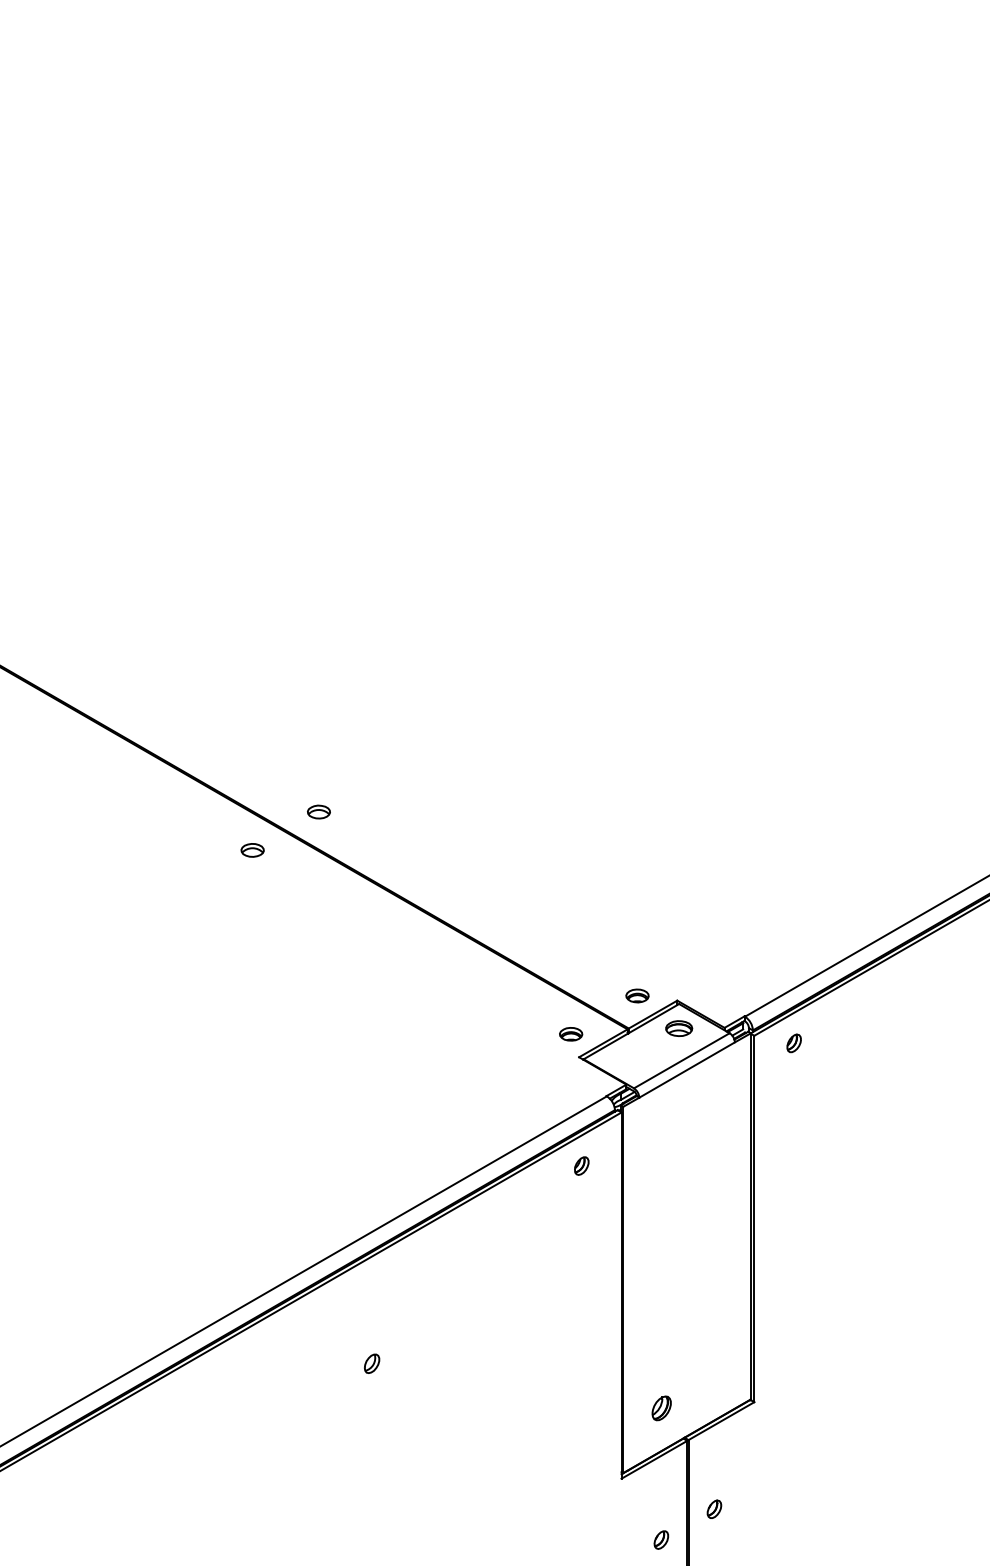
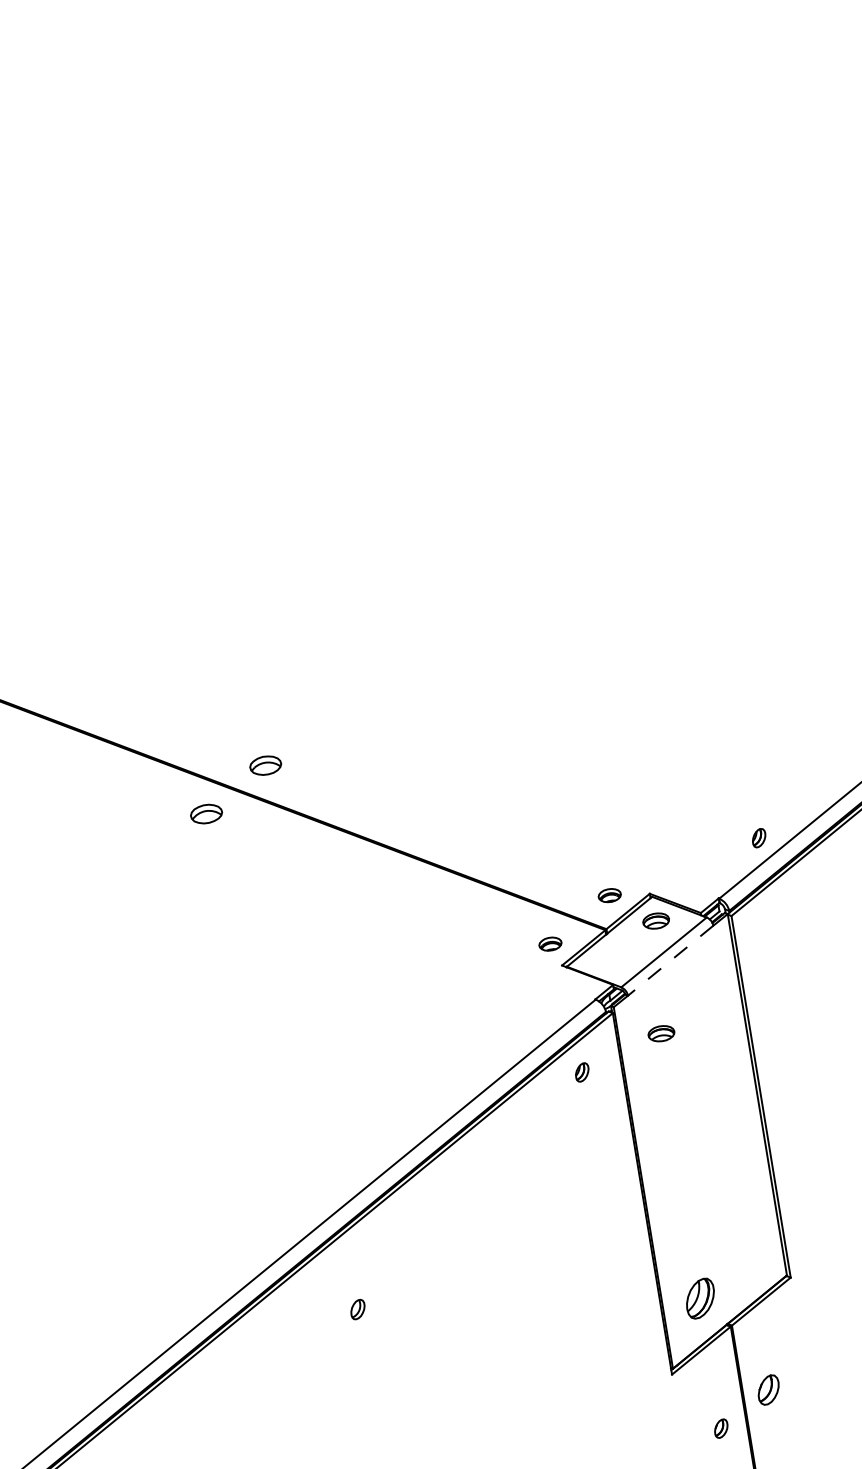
part: (318, 811) -> (265, 765), size x1.4
part: (252, 850) -> (206, 814), size x1.4
part: (793, 1043) -> (758, 838), moved
line: (686, 1070) -> (670, 961), solid -> dashed
part: (666, 1140) -> (661, 1033), added
part: (372, 1363) -> (358, 1309), moved
part: (661, 1408) -> (700, 1298), size x1.6
part: (714, 1508) -> (768, 1388), size x1.6

